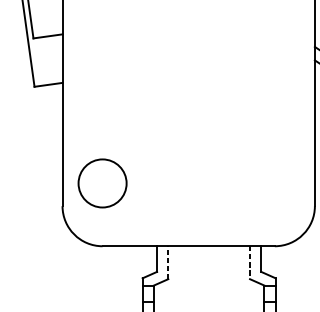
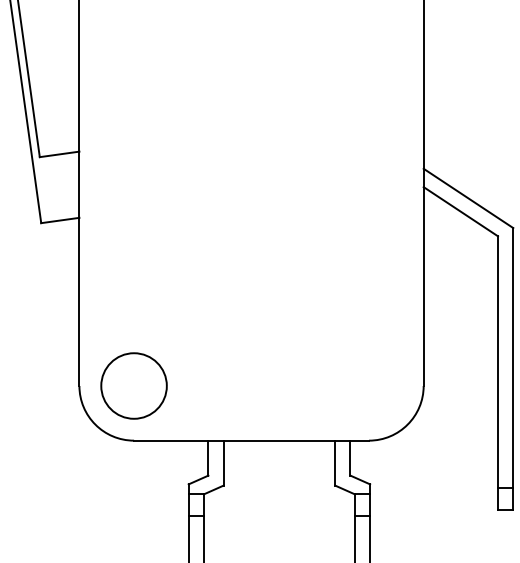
circle: (102, 183) -> (133, 385), moved
line: (168, 262) -> (223, 462), dashed -> solid
line: (250, 262) -> (335, 463), dashed -> solid

